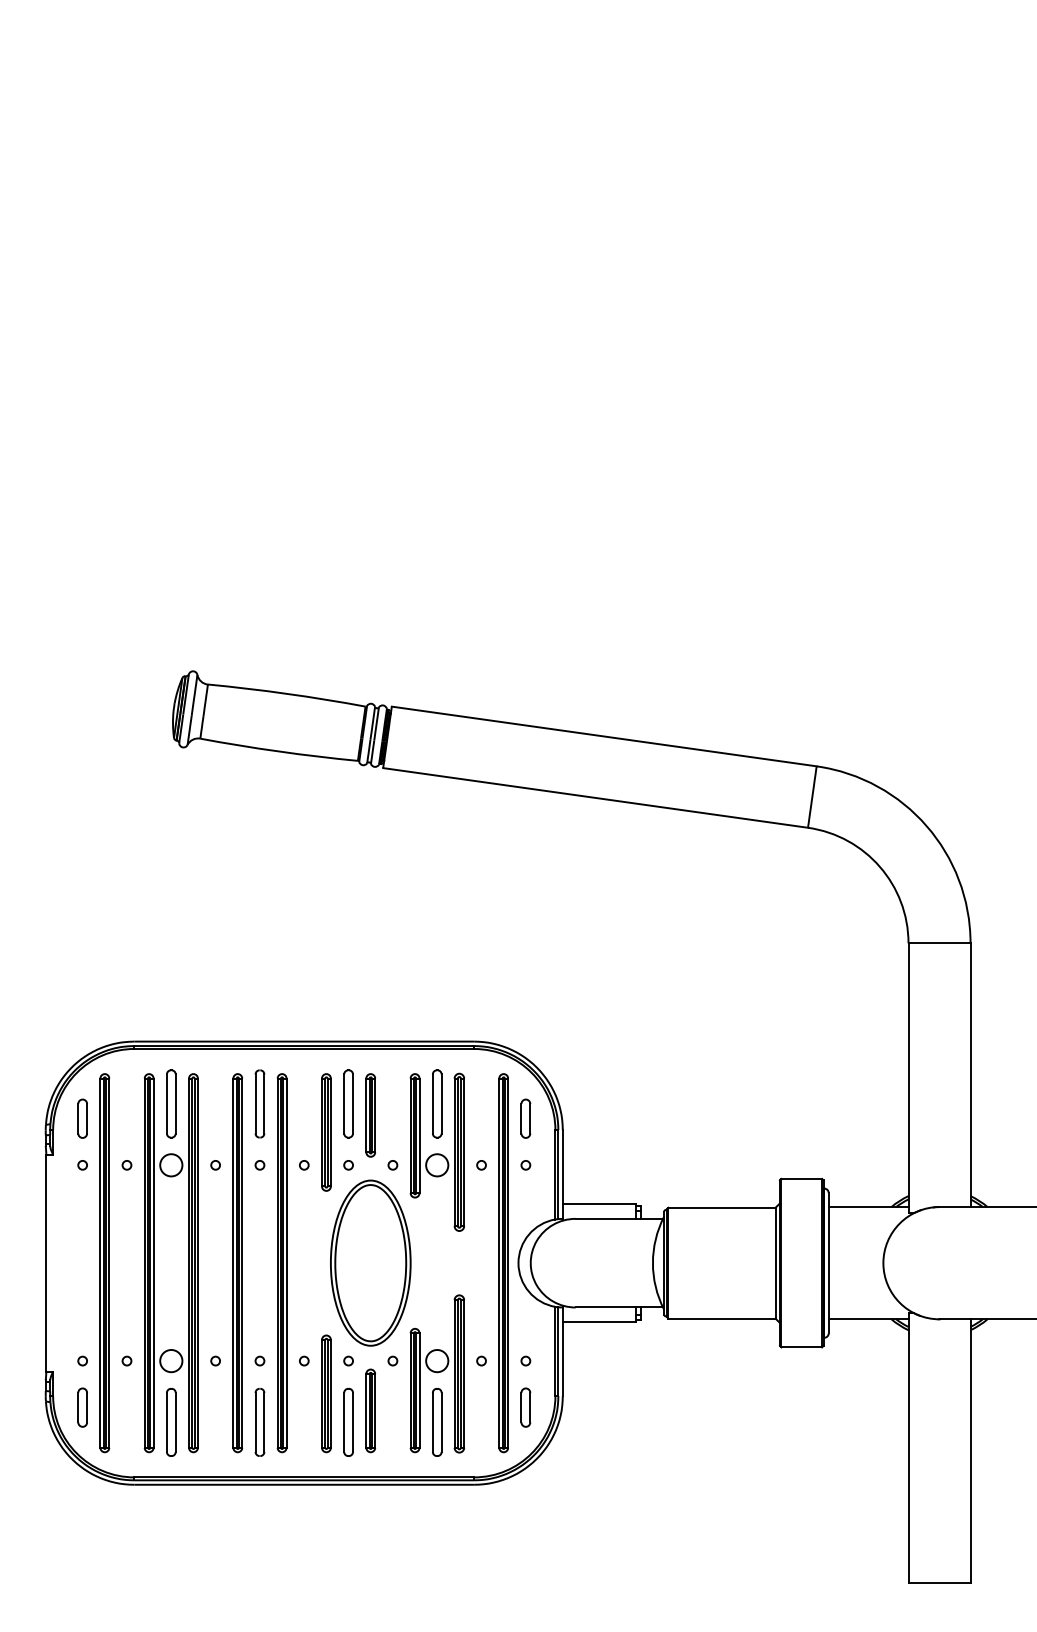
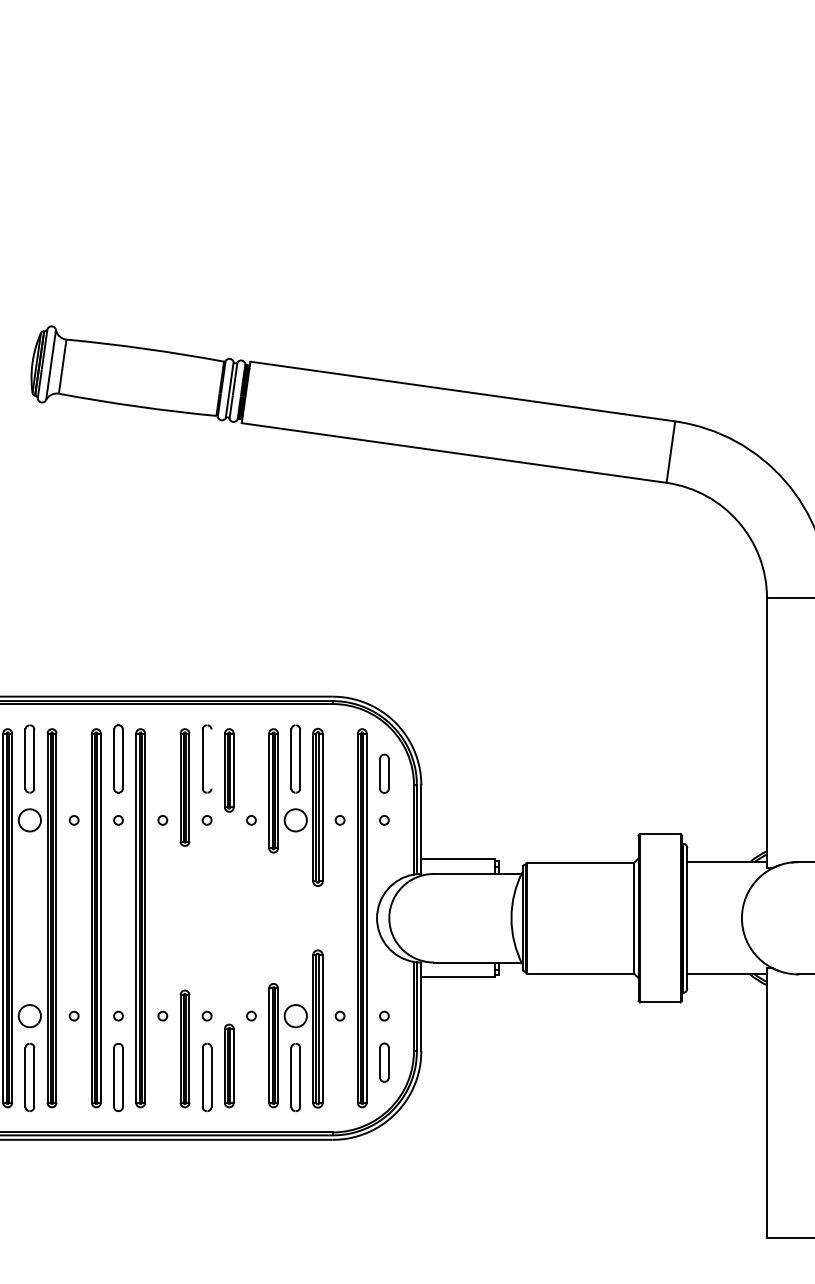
line: (353, 1103) -> (212, 758), removed
part: (370, 1262) -> (229, 917), removed

